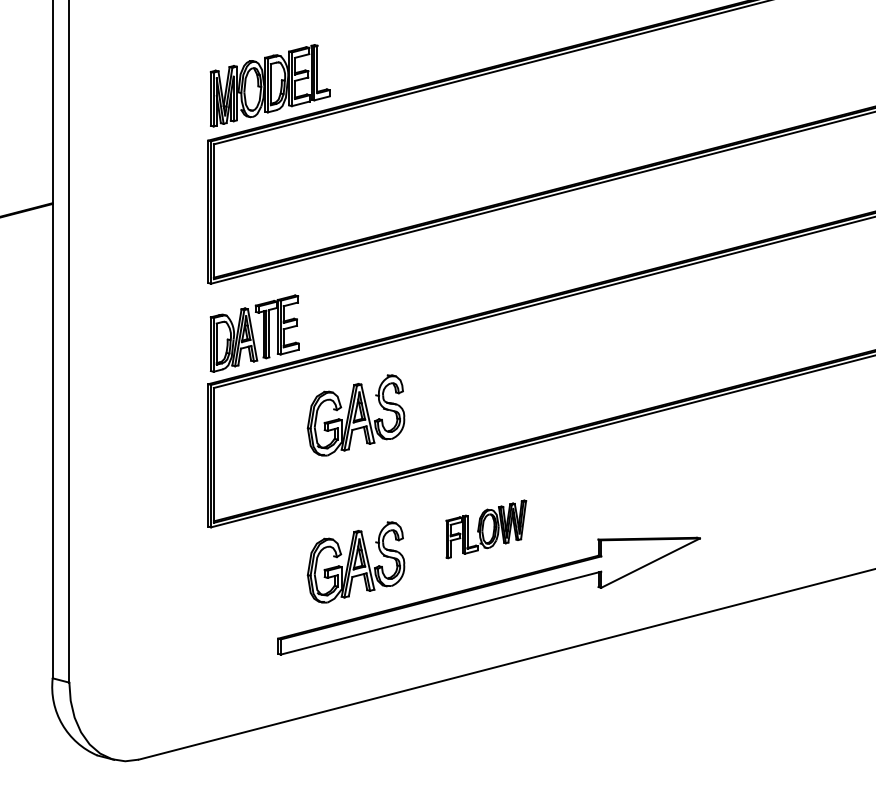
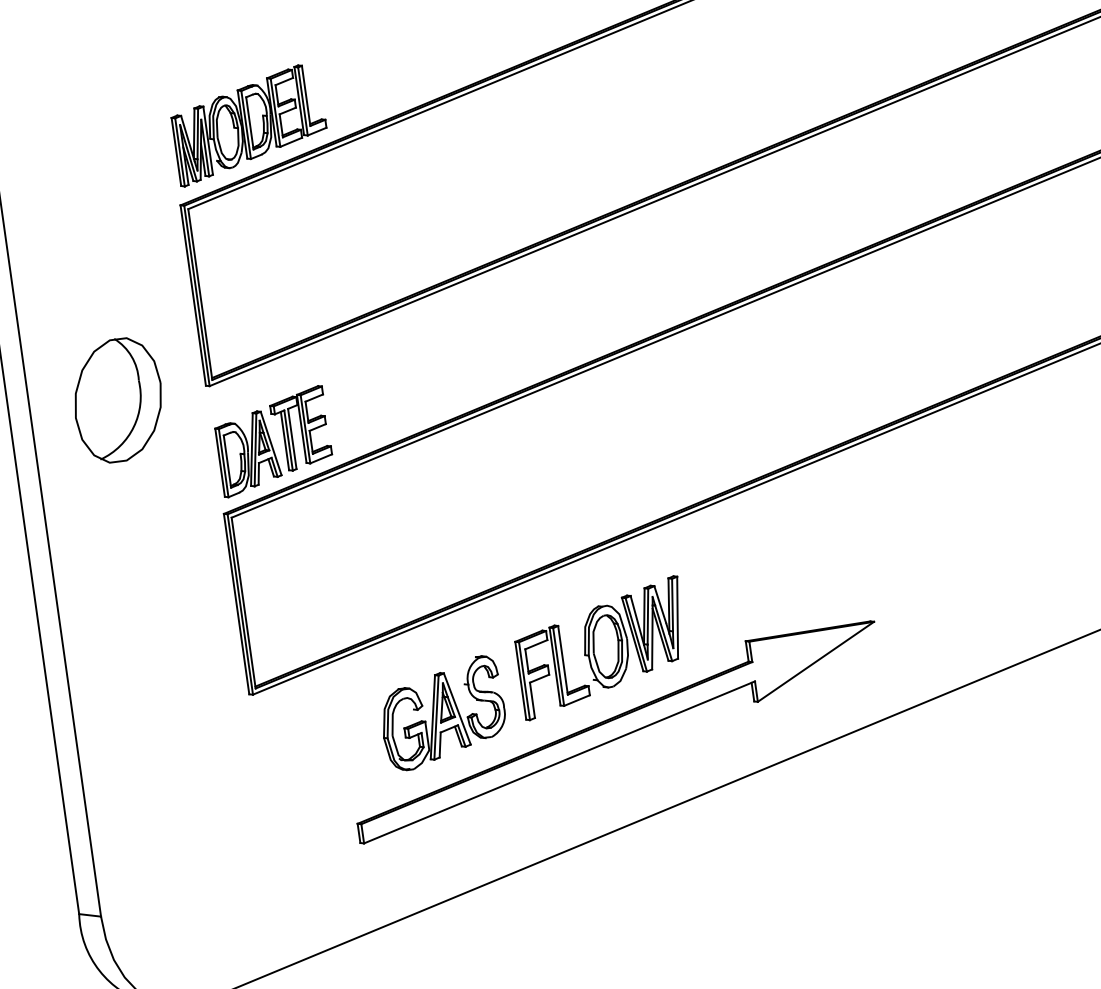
part: (138, 284) -> (117, 400), added
part: (355, 415) -> (415, 527), removed
part: (486, 529) -> (602, 648), size x1.67

